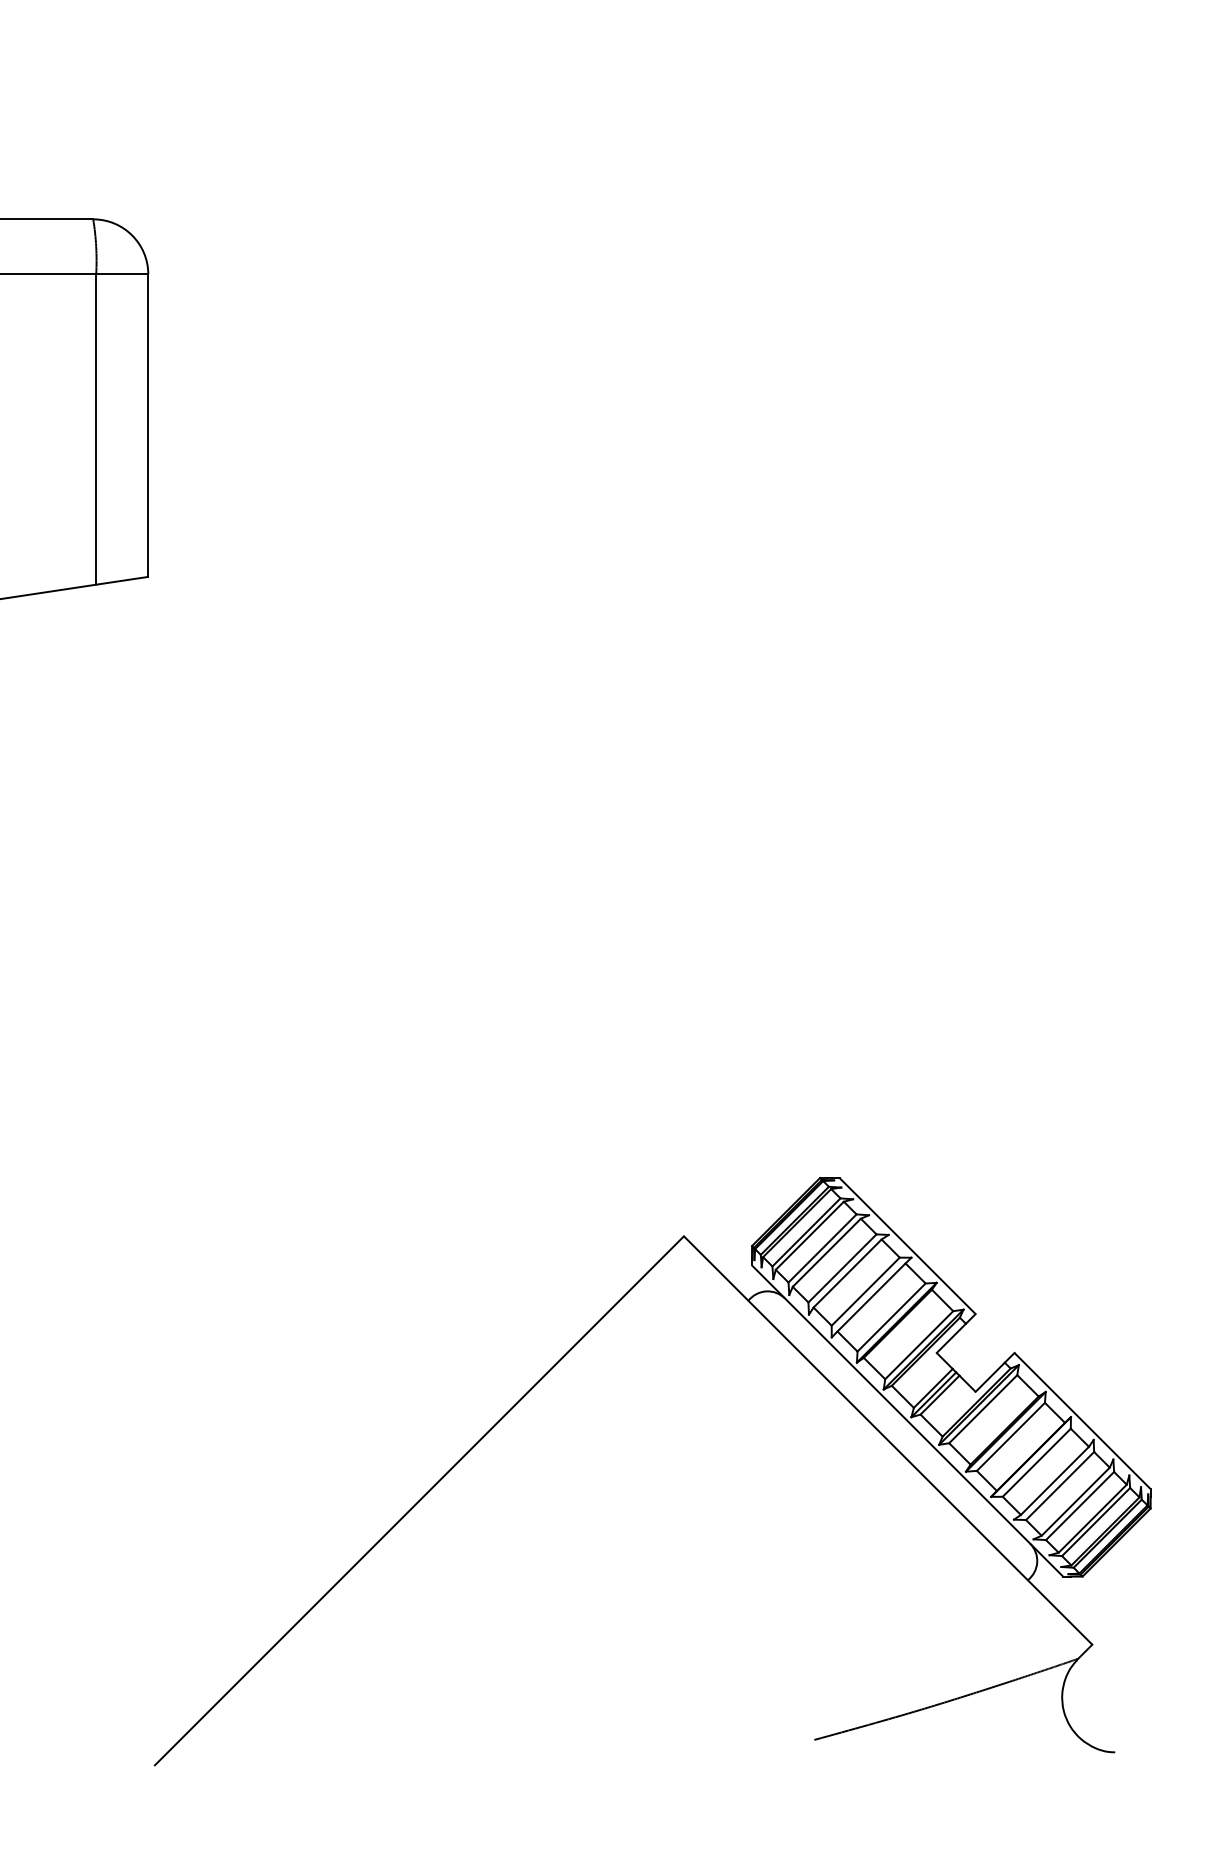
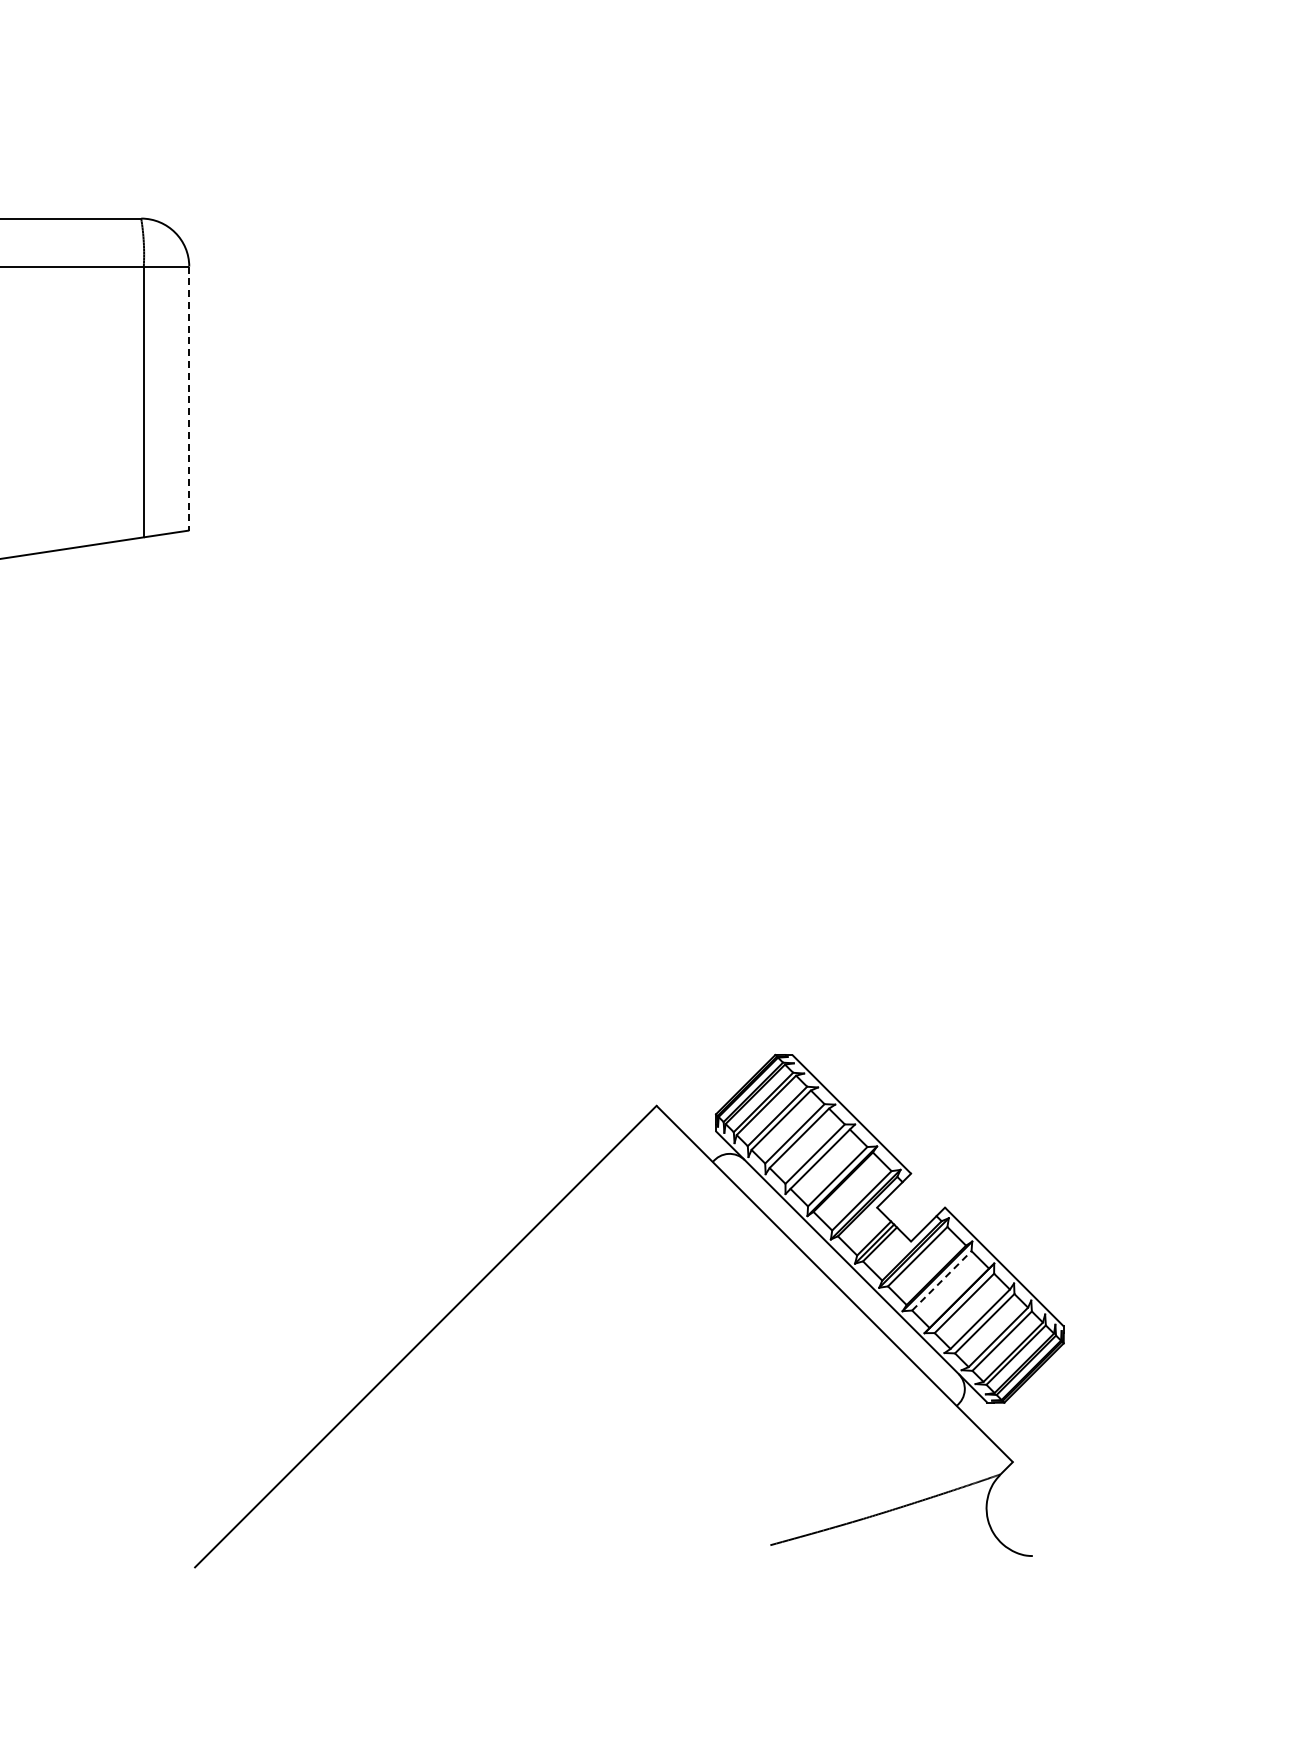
line: (148, 425) -> (189, 398), solid -> dashed
line: (1010, 1436) -> (941, 1280), solid -> dashed

